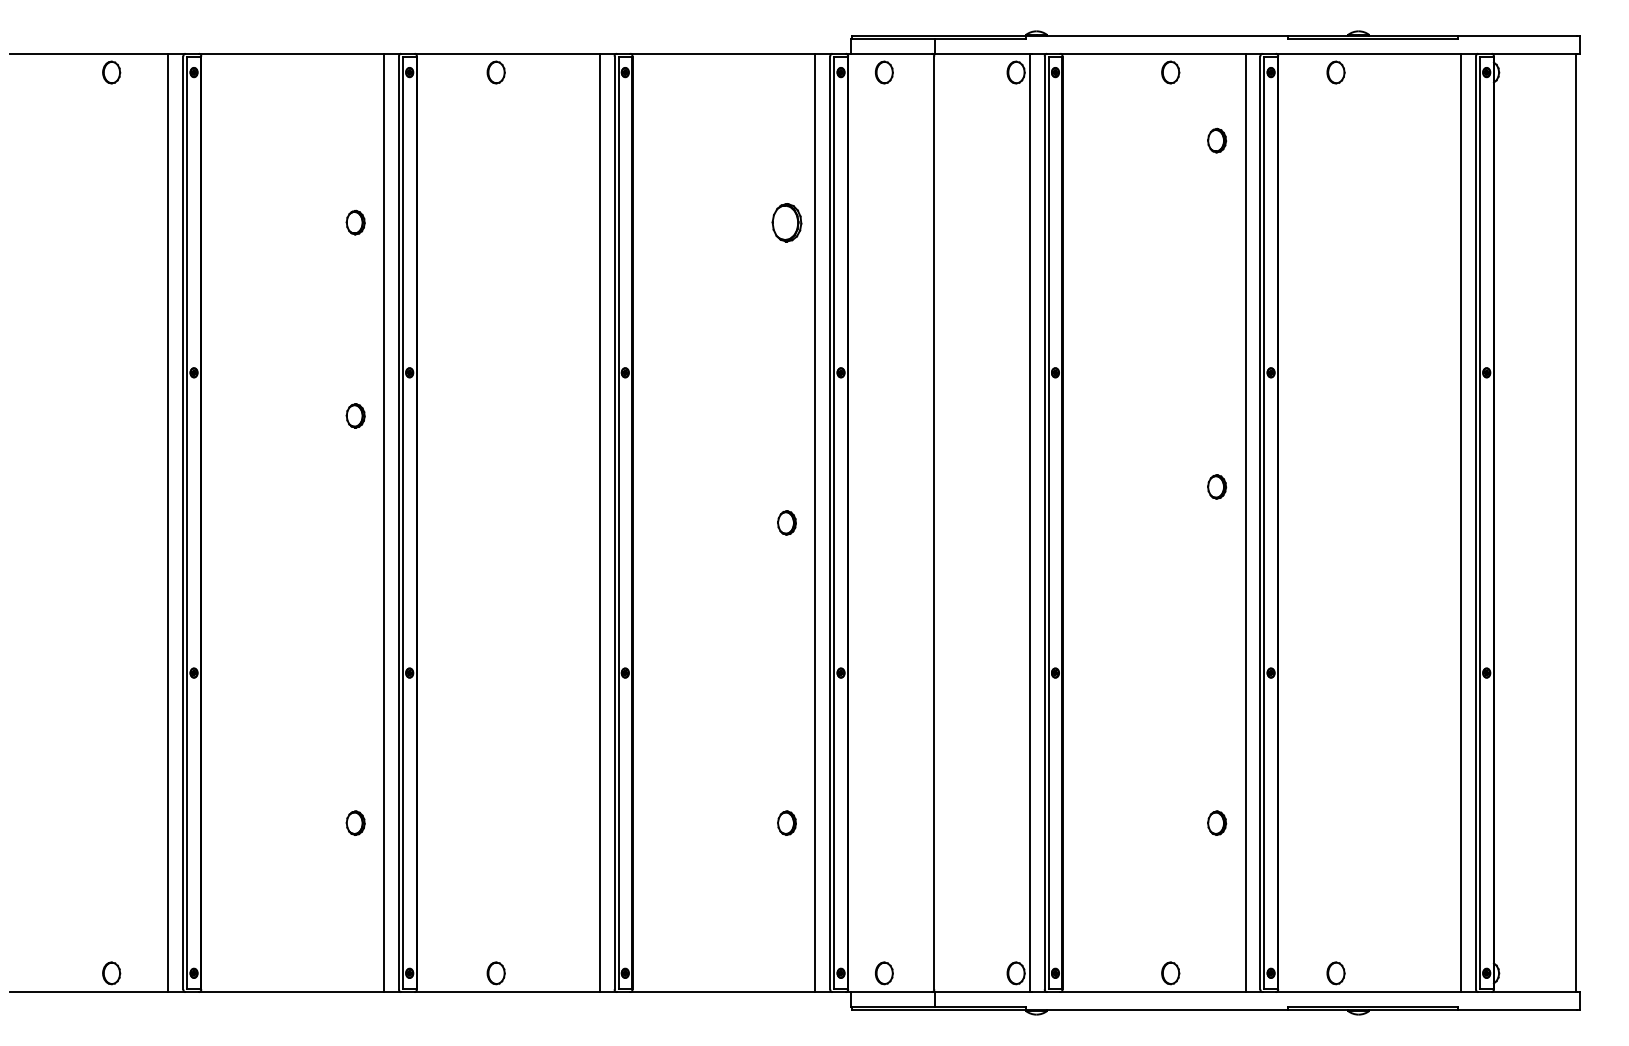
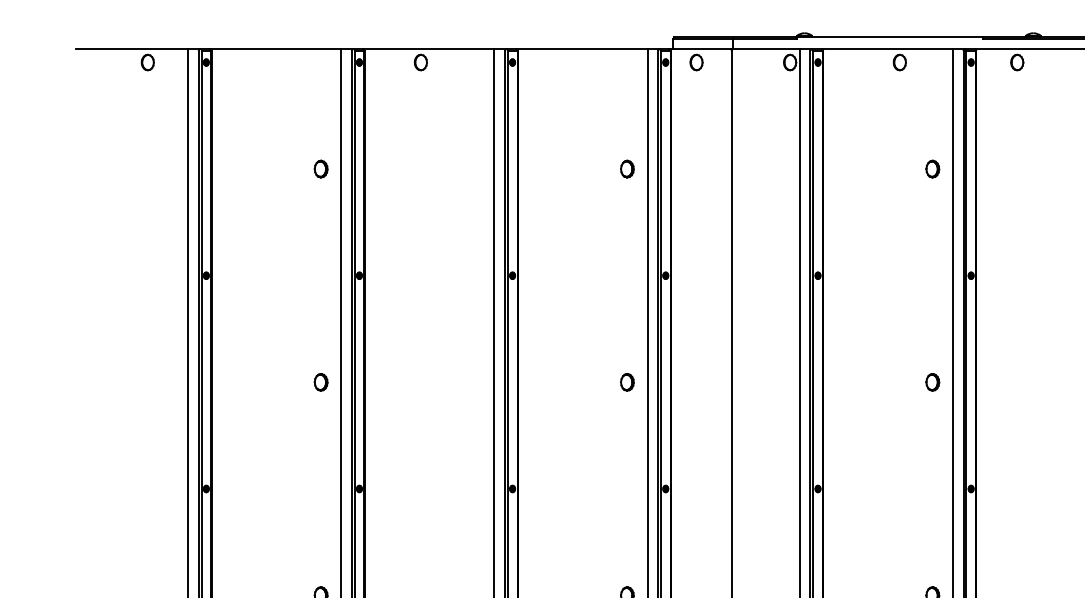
part: (1217, 140) -> (933, 169), moved
part: (786, 222) -> (627, 169), size x0.62
part: (355, 415) -> (321, 382), moved
part: (1217, 486) -> (933, 382), moved

